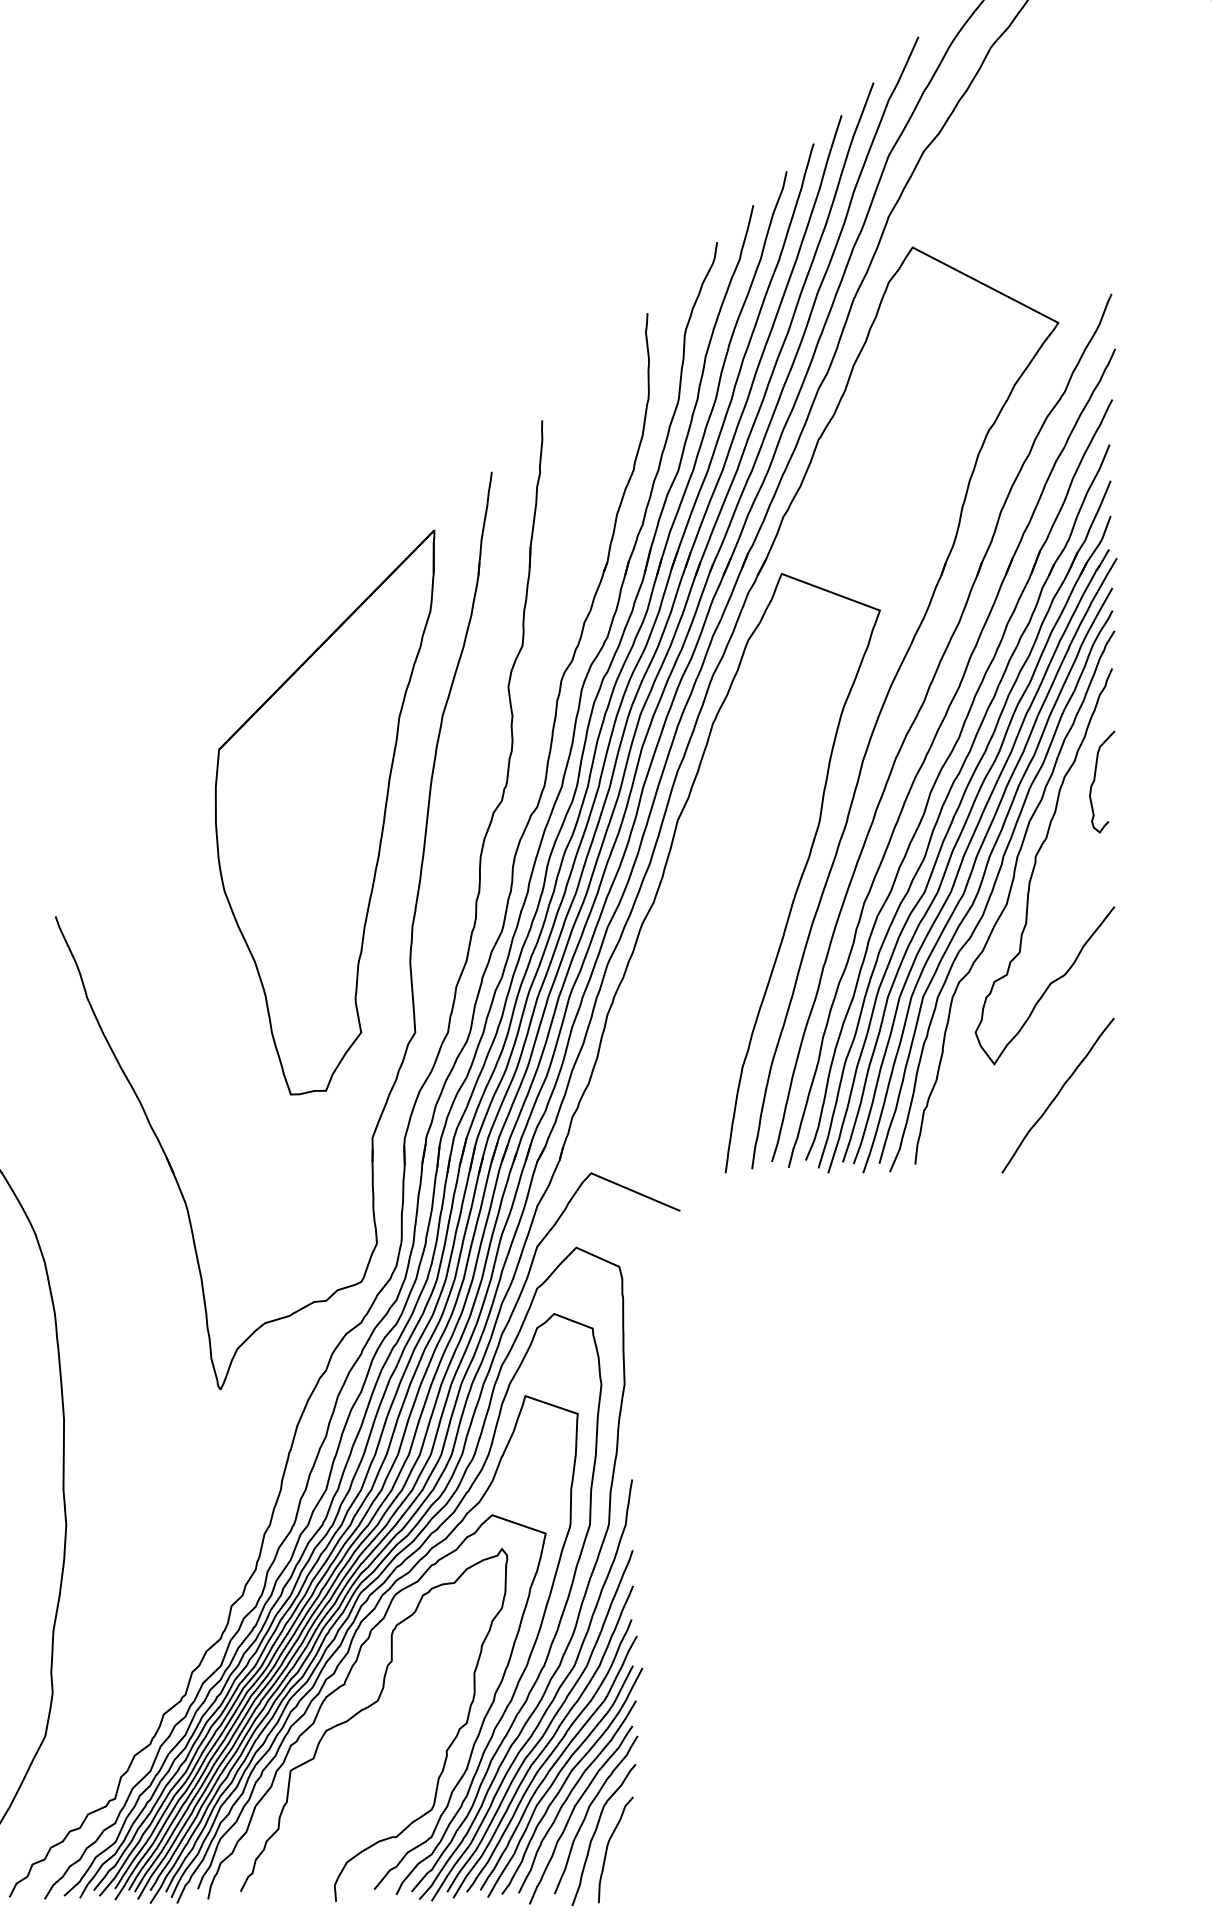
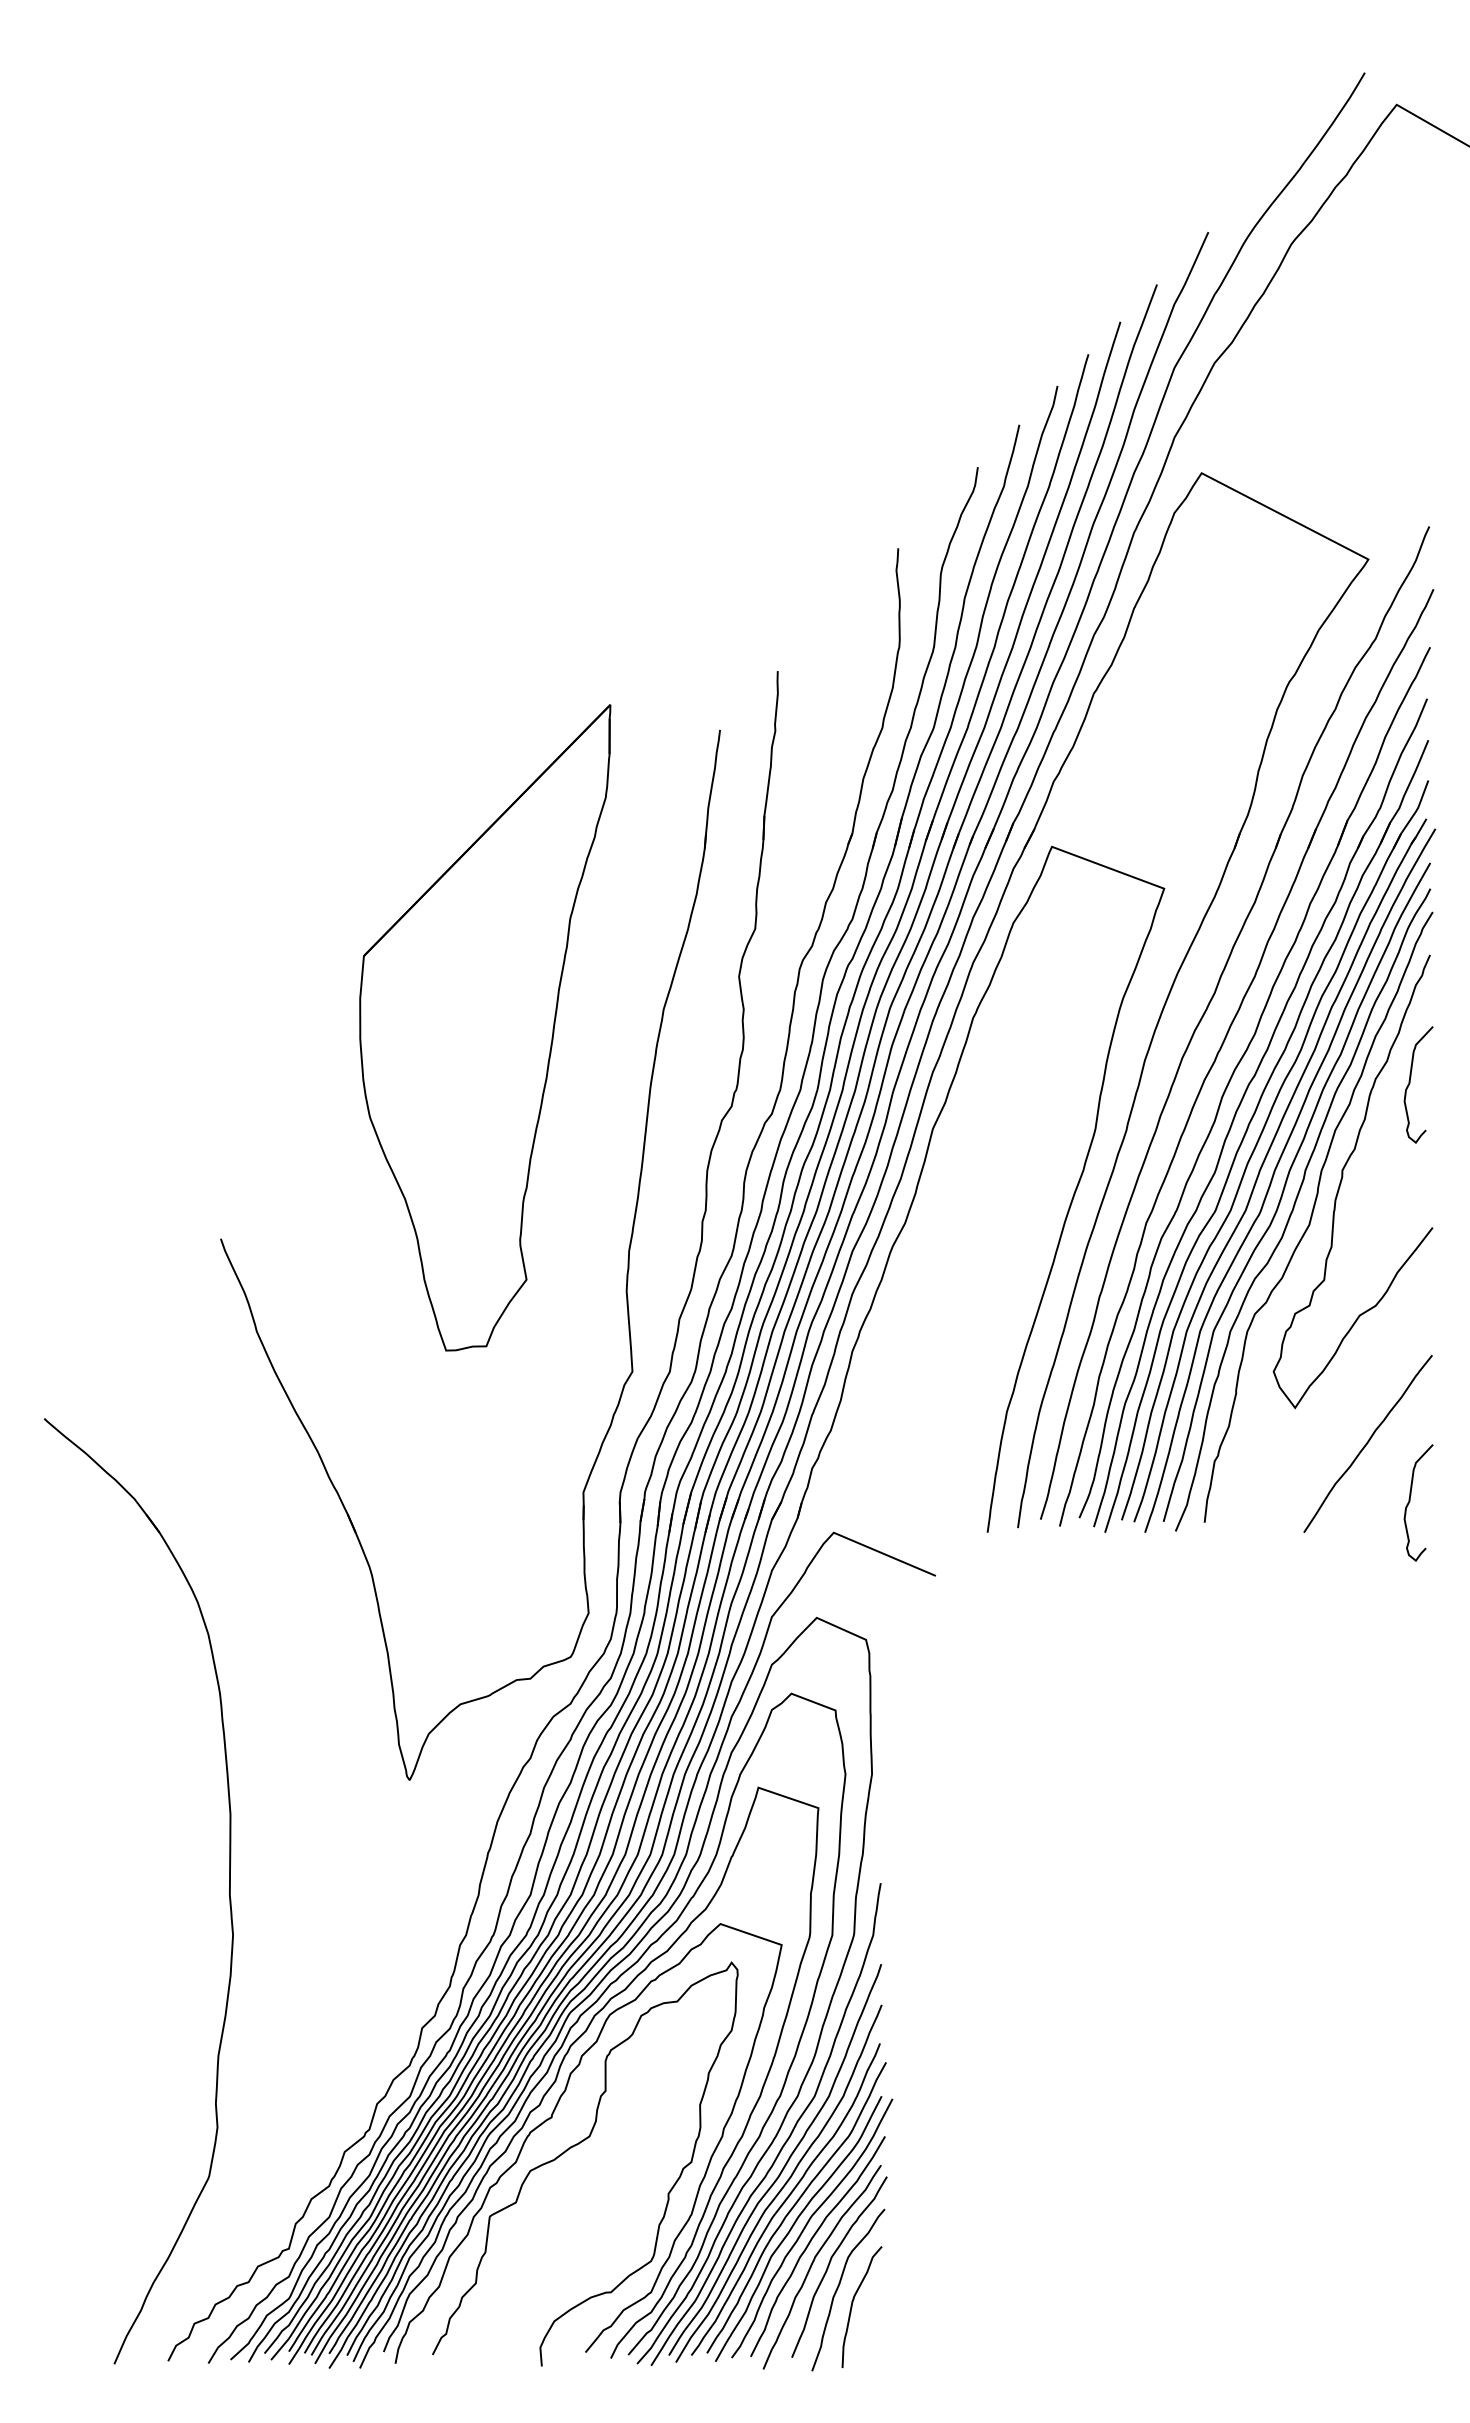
part: (325, 812) -> (485, 1027), moved
curve: (1095, 1145) -> (1410, 1501), added

